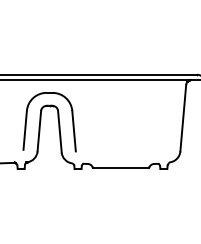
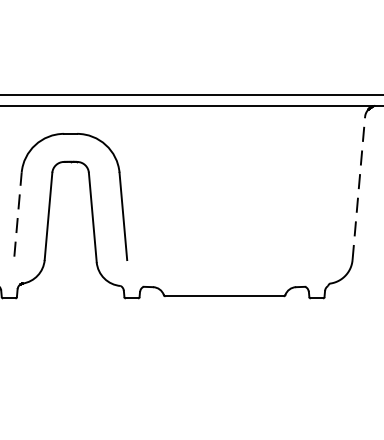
line: (183, 117) -> (359, 186), solid -> dashed
line: (25, 130) -> (18, 214), solid -> dashed

